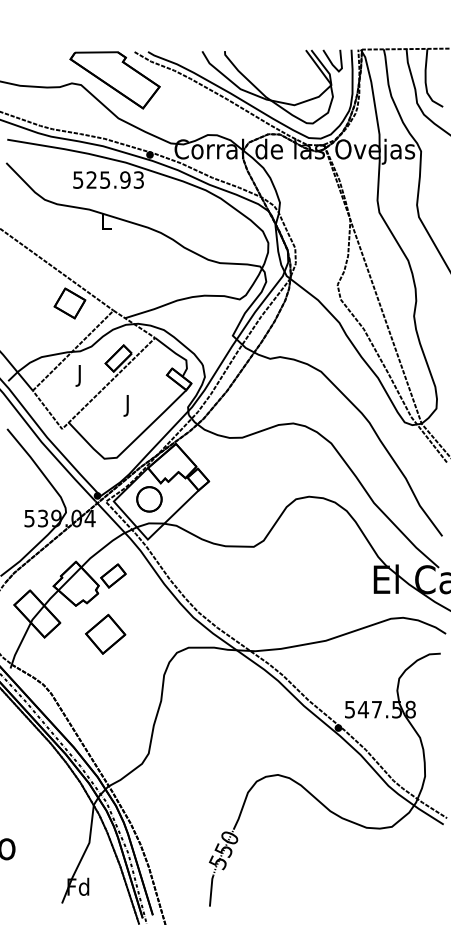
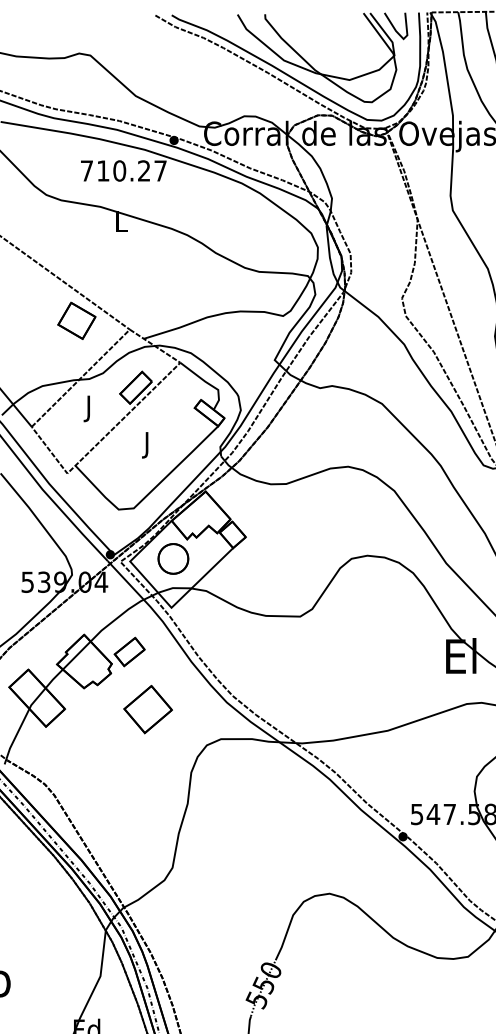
part: (114, 80) -> (130, 50), removed
text: (108, 179) -> (123, 170), 525.93 -> 710.27
part: (105, 633) -> (147, 708), moved

